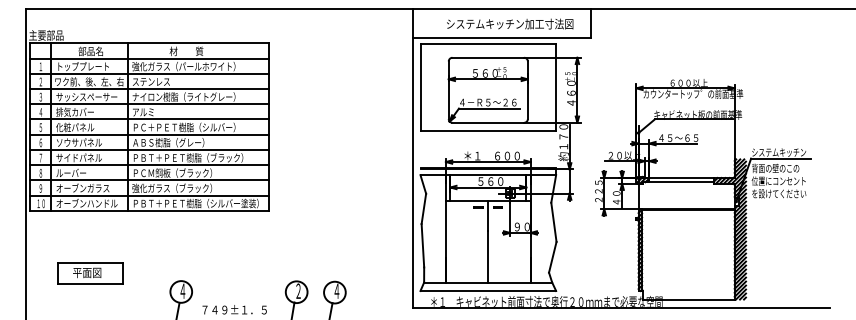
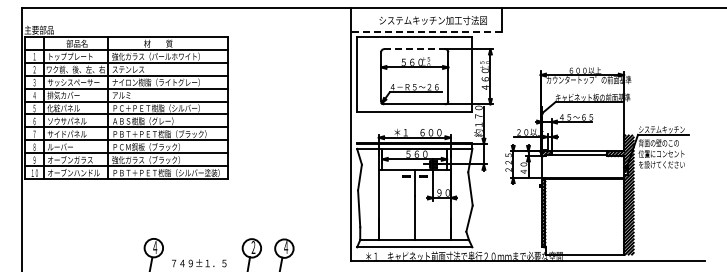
line: (502, 38) -> (426, 32), solid -> dashed
line: (489, 58) -> (415, 49), solid -> dashed
part: (90, 273) -> (76, 232), removed

